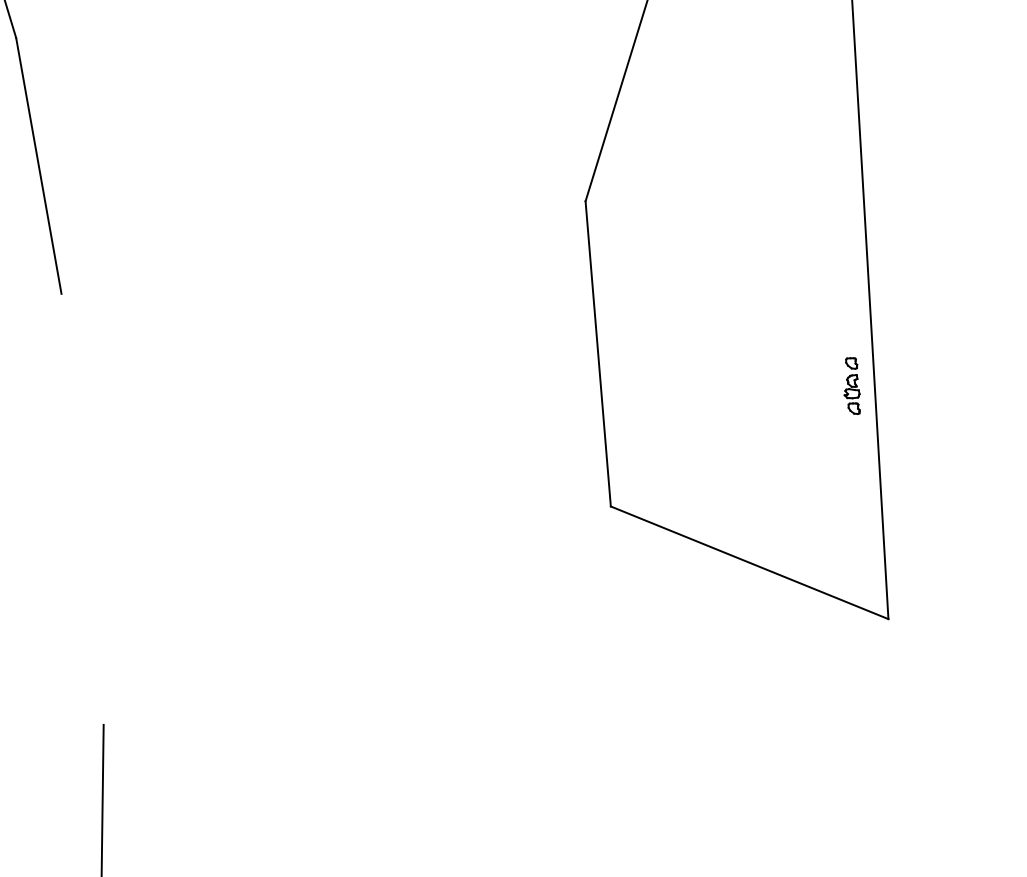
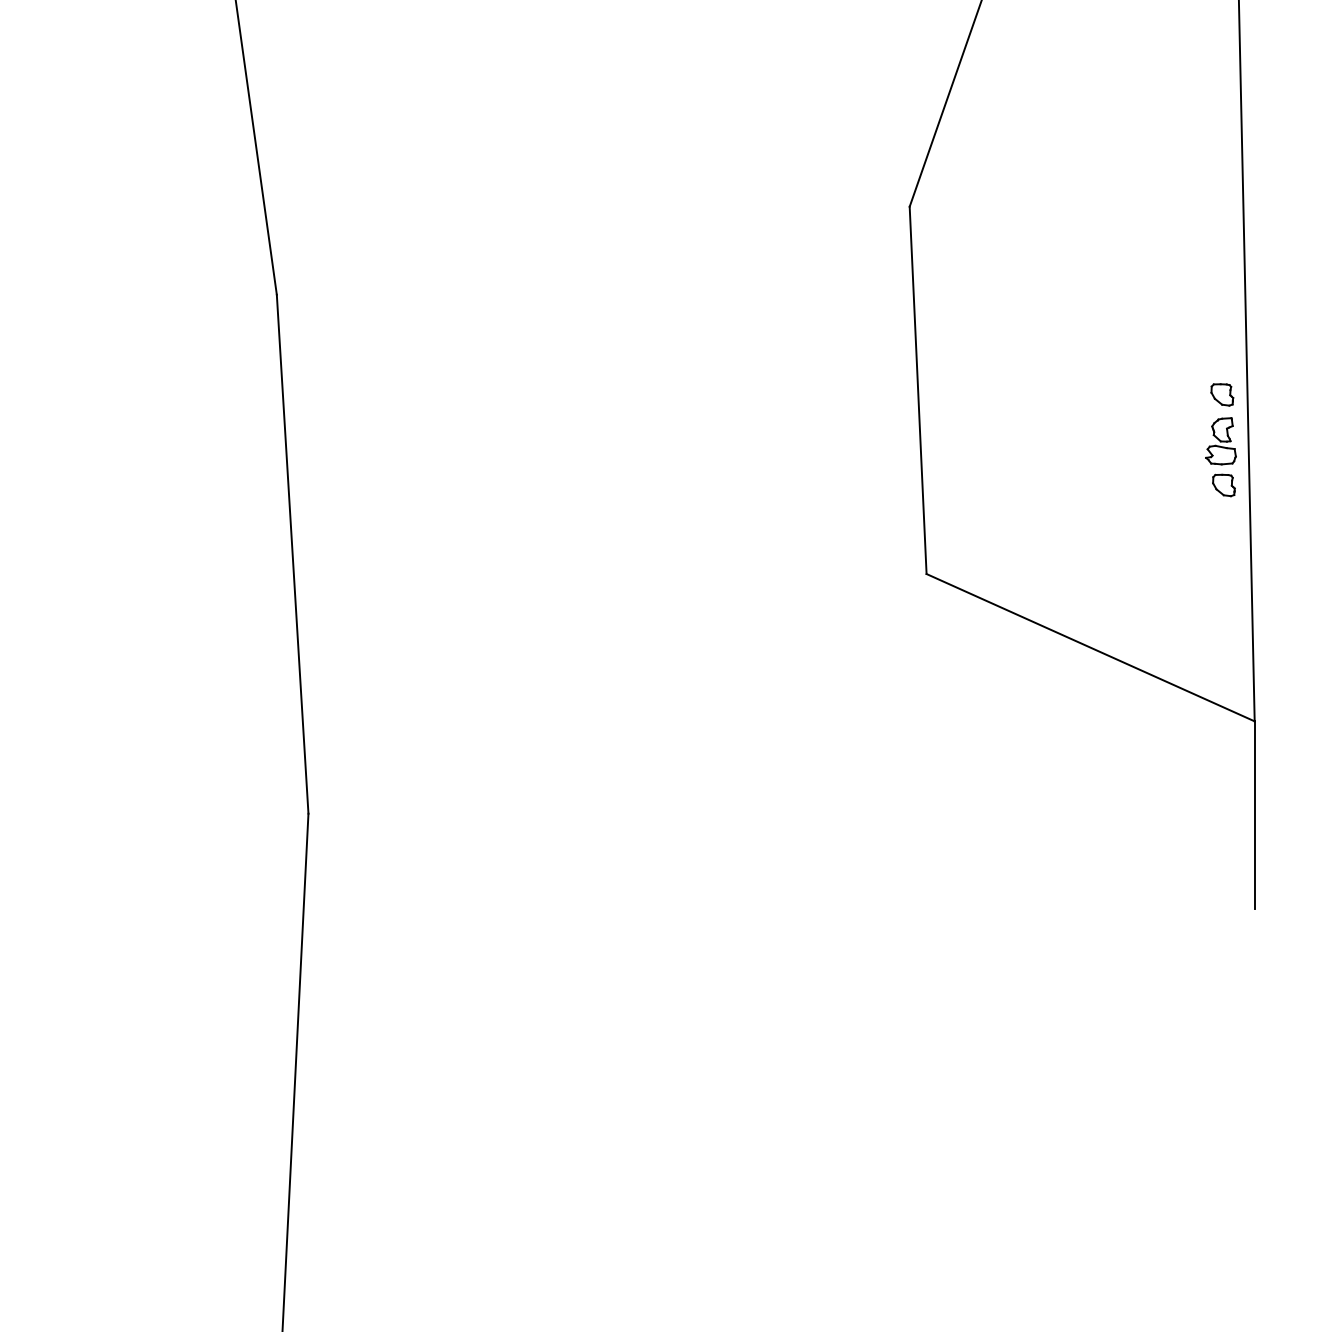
part: (851, 386) -> (1220, 440), size x1.67
line: (82, 508) -> (292, 553), added
line: (891, 696) -> (1254, 814), added

